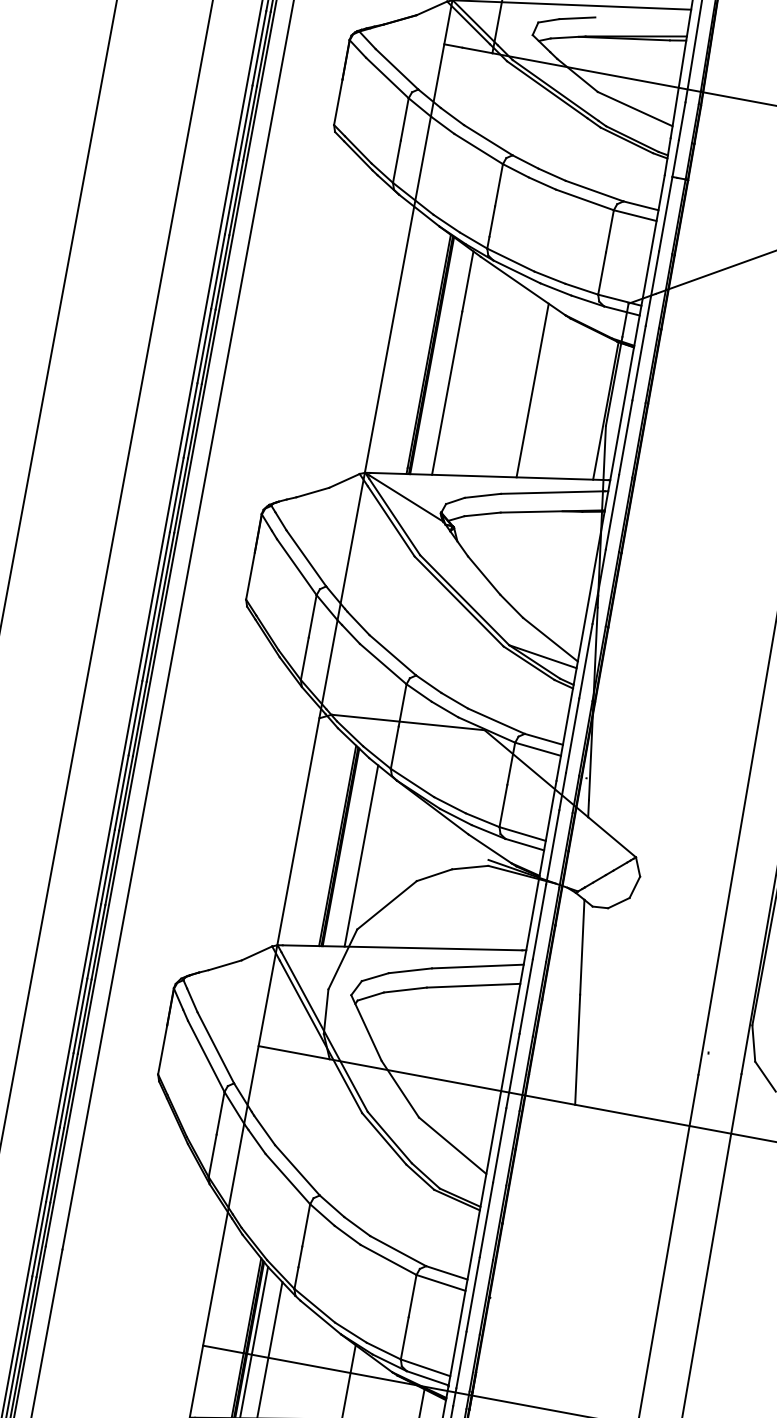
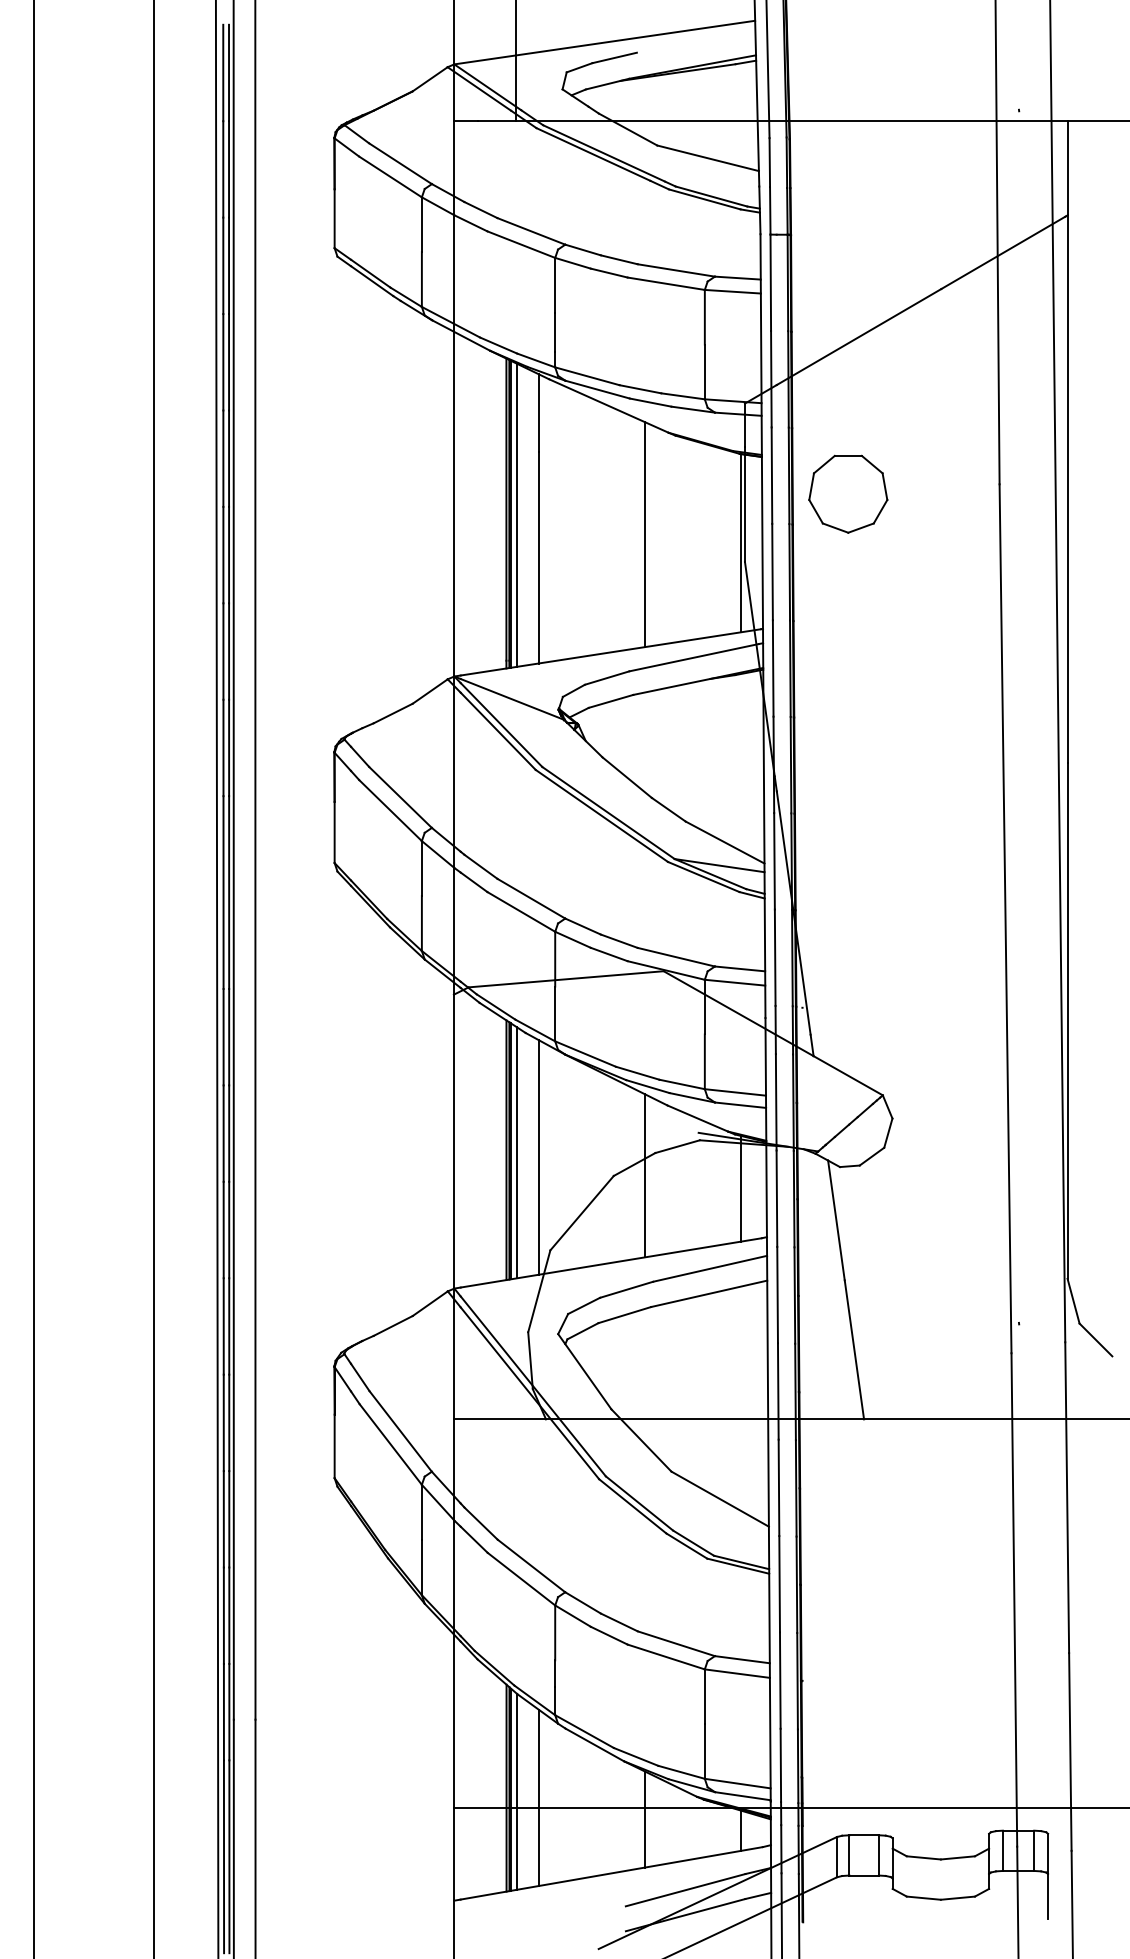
line: (437, 356) -> (517, 514), added
part: (695, 387) -> (848, 493), added
line: (345, 849) -> (517, 1152), added
line: (441, 885) -> (645, 1175), added
line: (513, 909) -> (741, 1188), added

